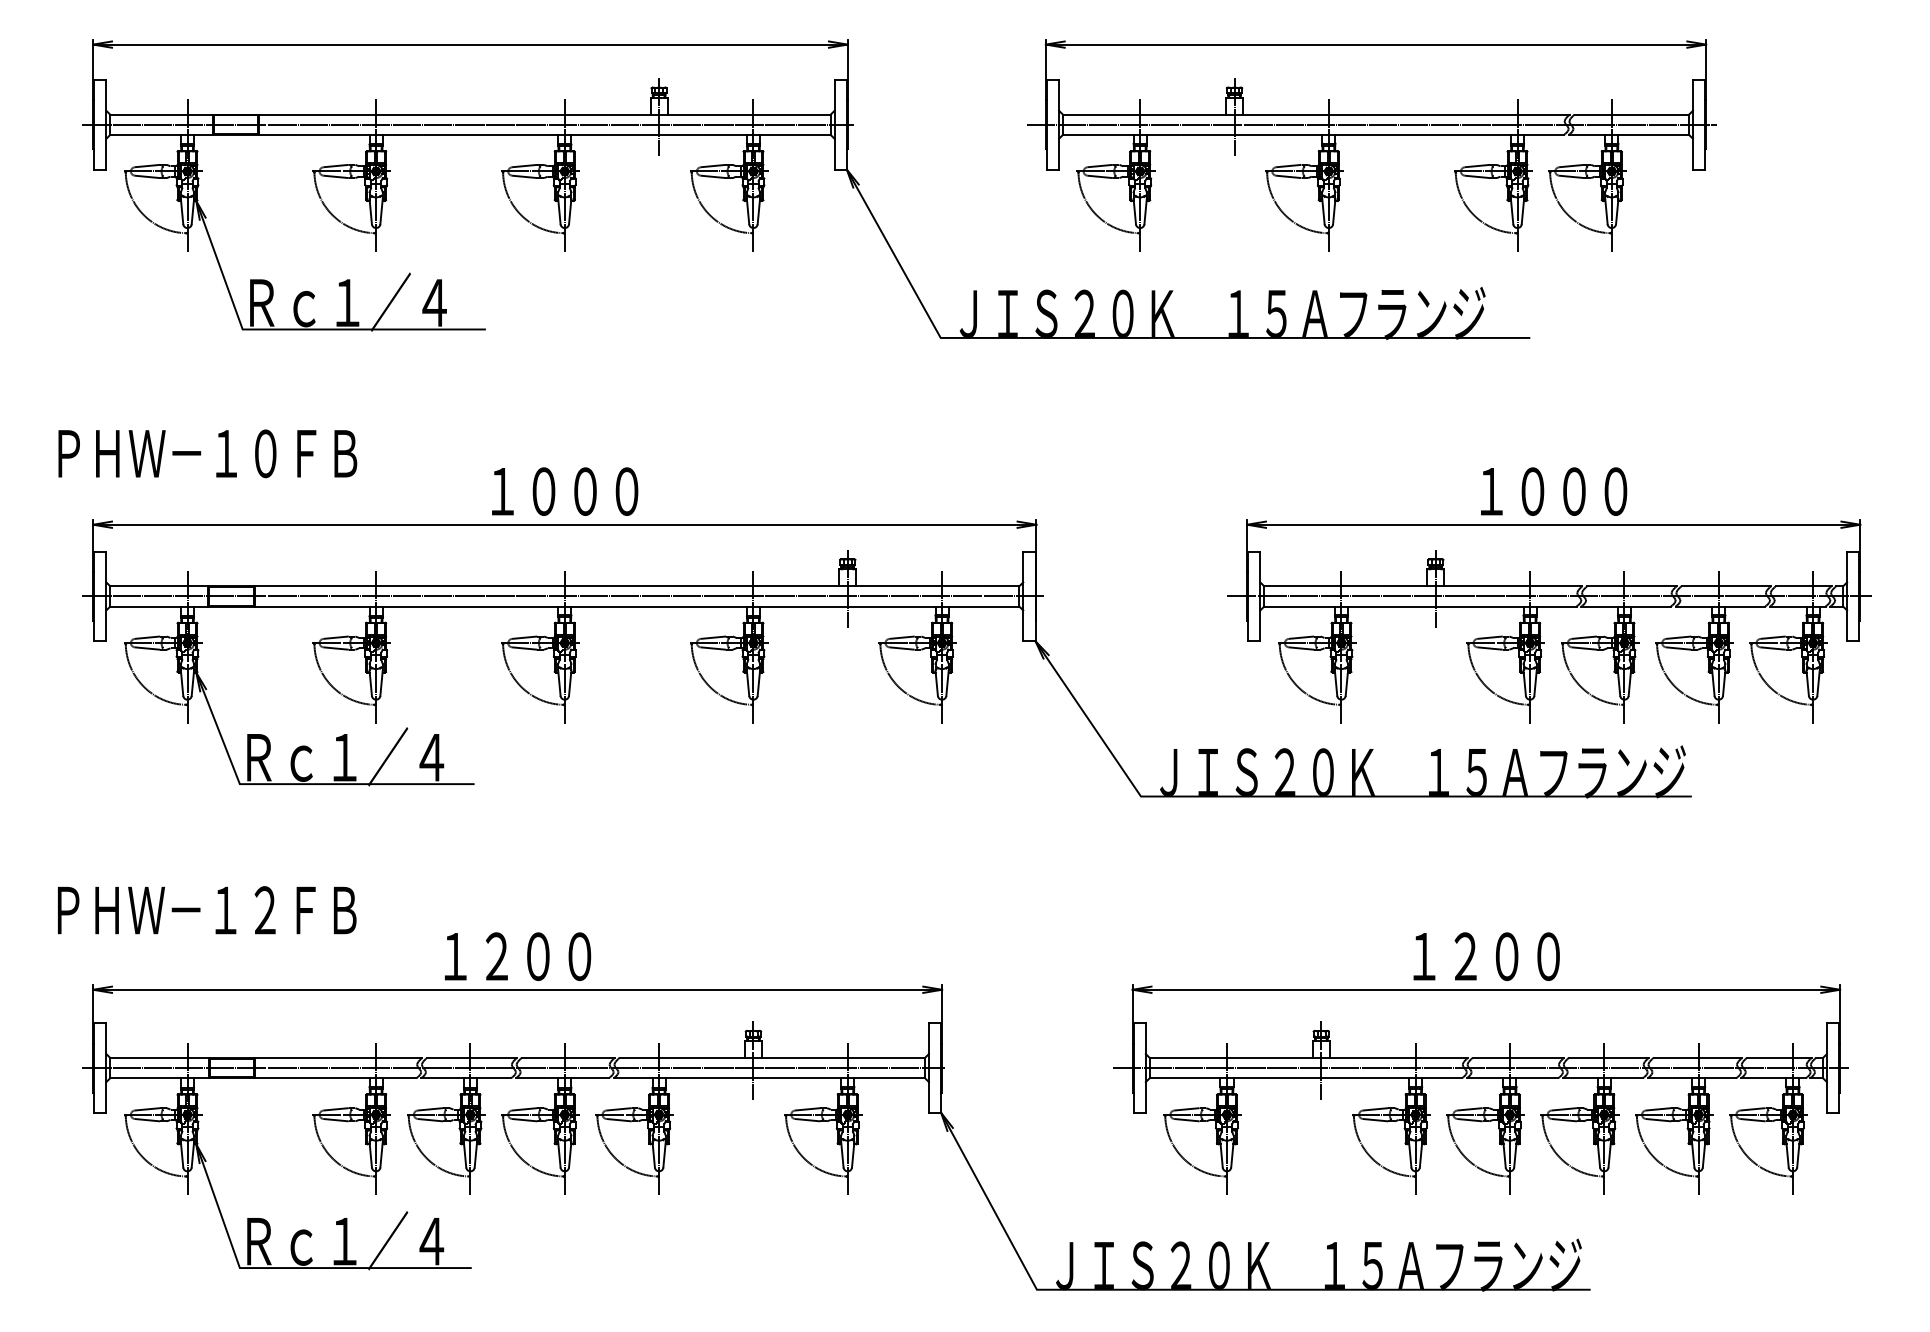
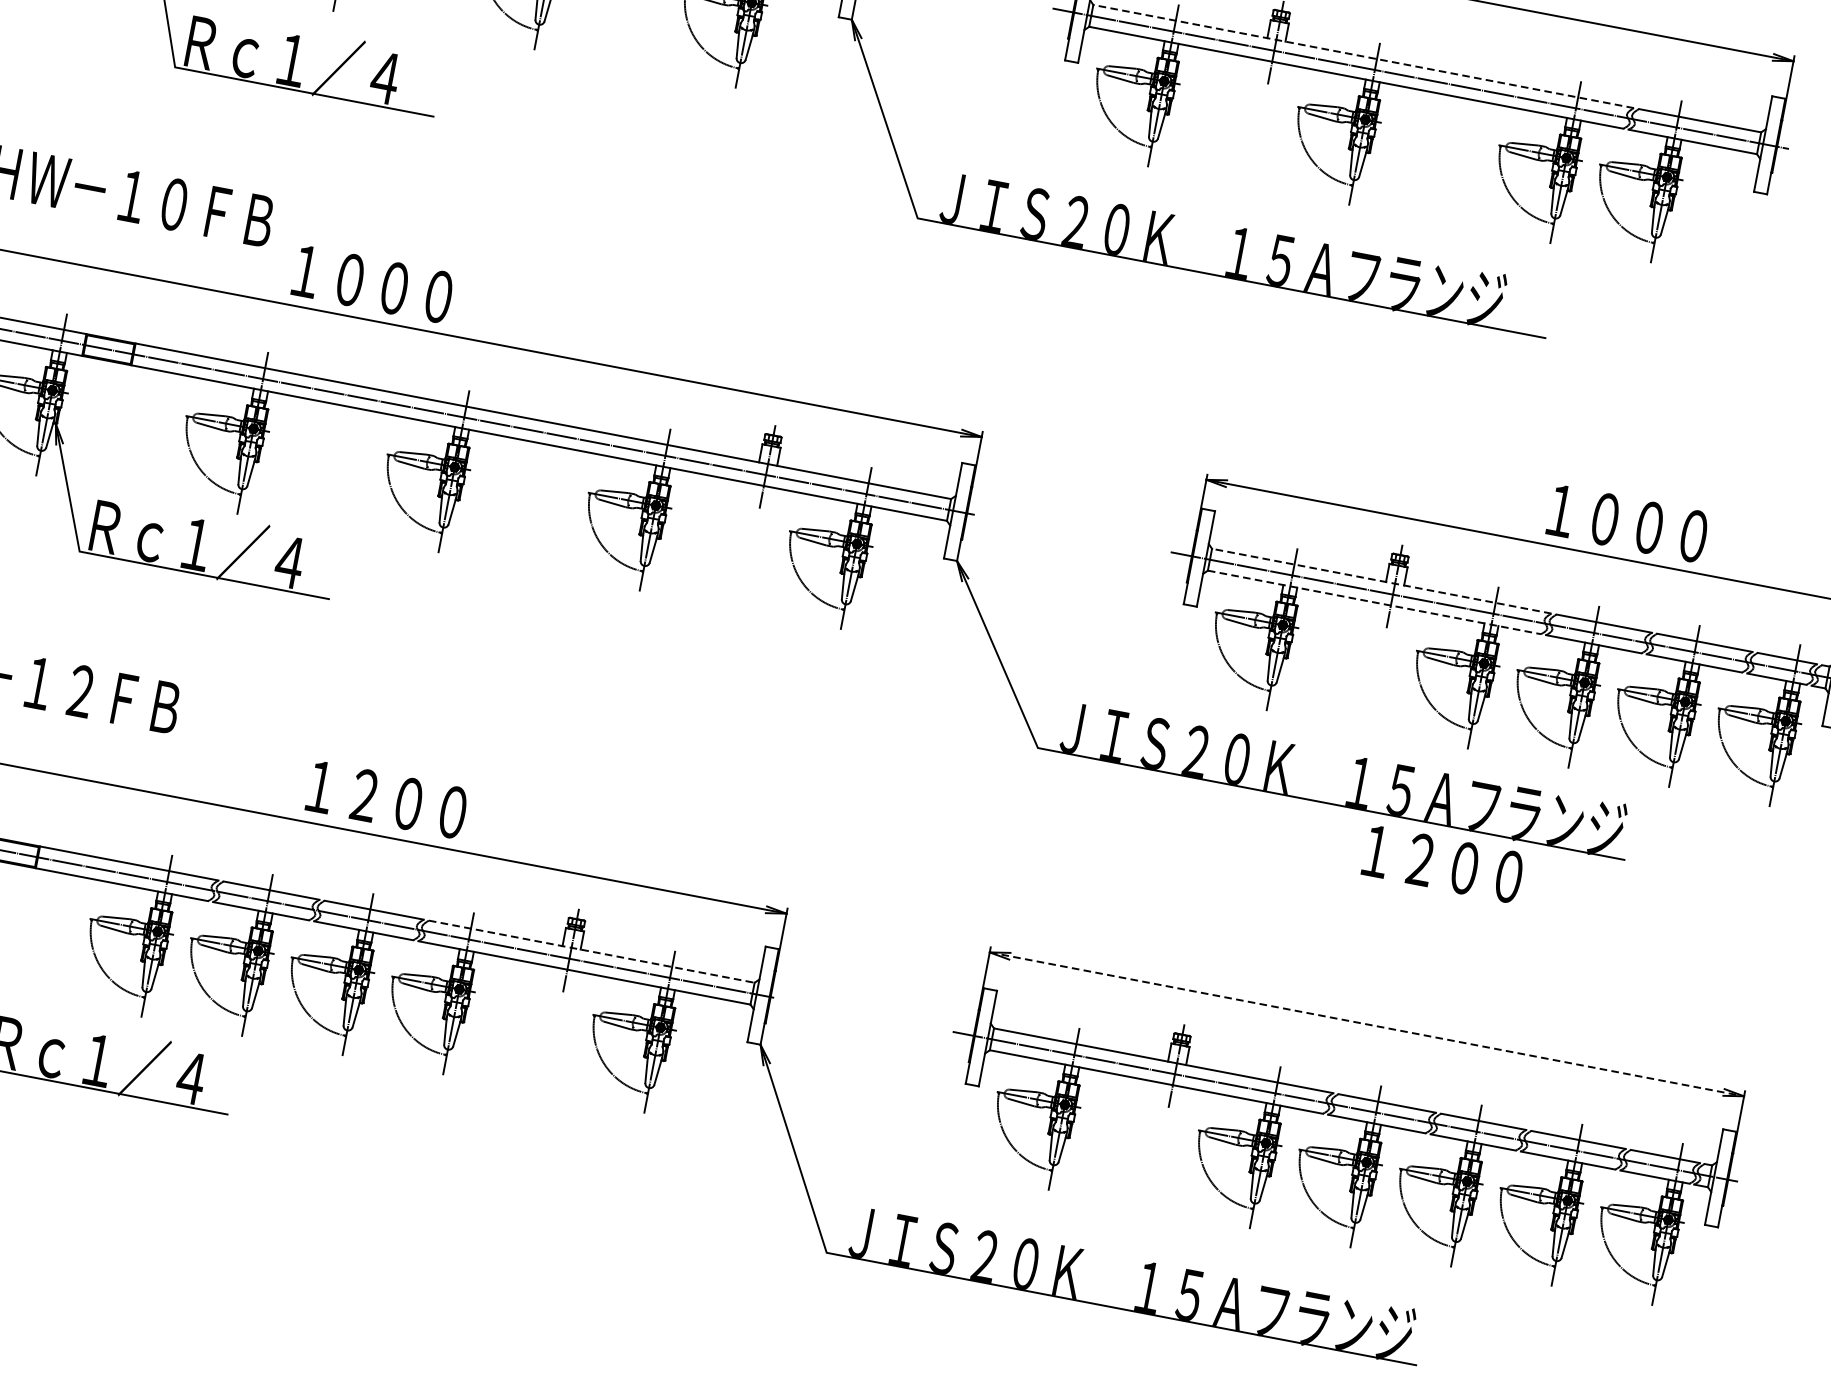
line: (1315, 114) -> (1362, 56), solid -> dashed
text: (565, 491) -> (373, 284), moved
text: (1554, 491) -> (1628, 523), moved
line: (1422, 586) -> (1380, 581), solid -> dashed
line: (1420, 606) -> (1374, 602), solid -> dashed
text: (518, 956) -> (387, 799), moved
text: (1486, 956) -> (1442, 863), moved
line: (1486, 989) -> (1367, 1024), solid -> dashed
line: (772, 1057) -> (591, 951), solid -> dashed

